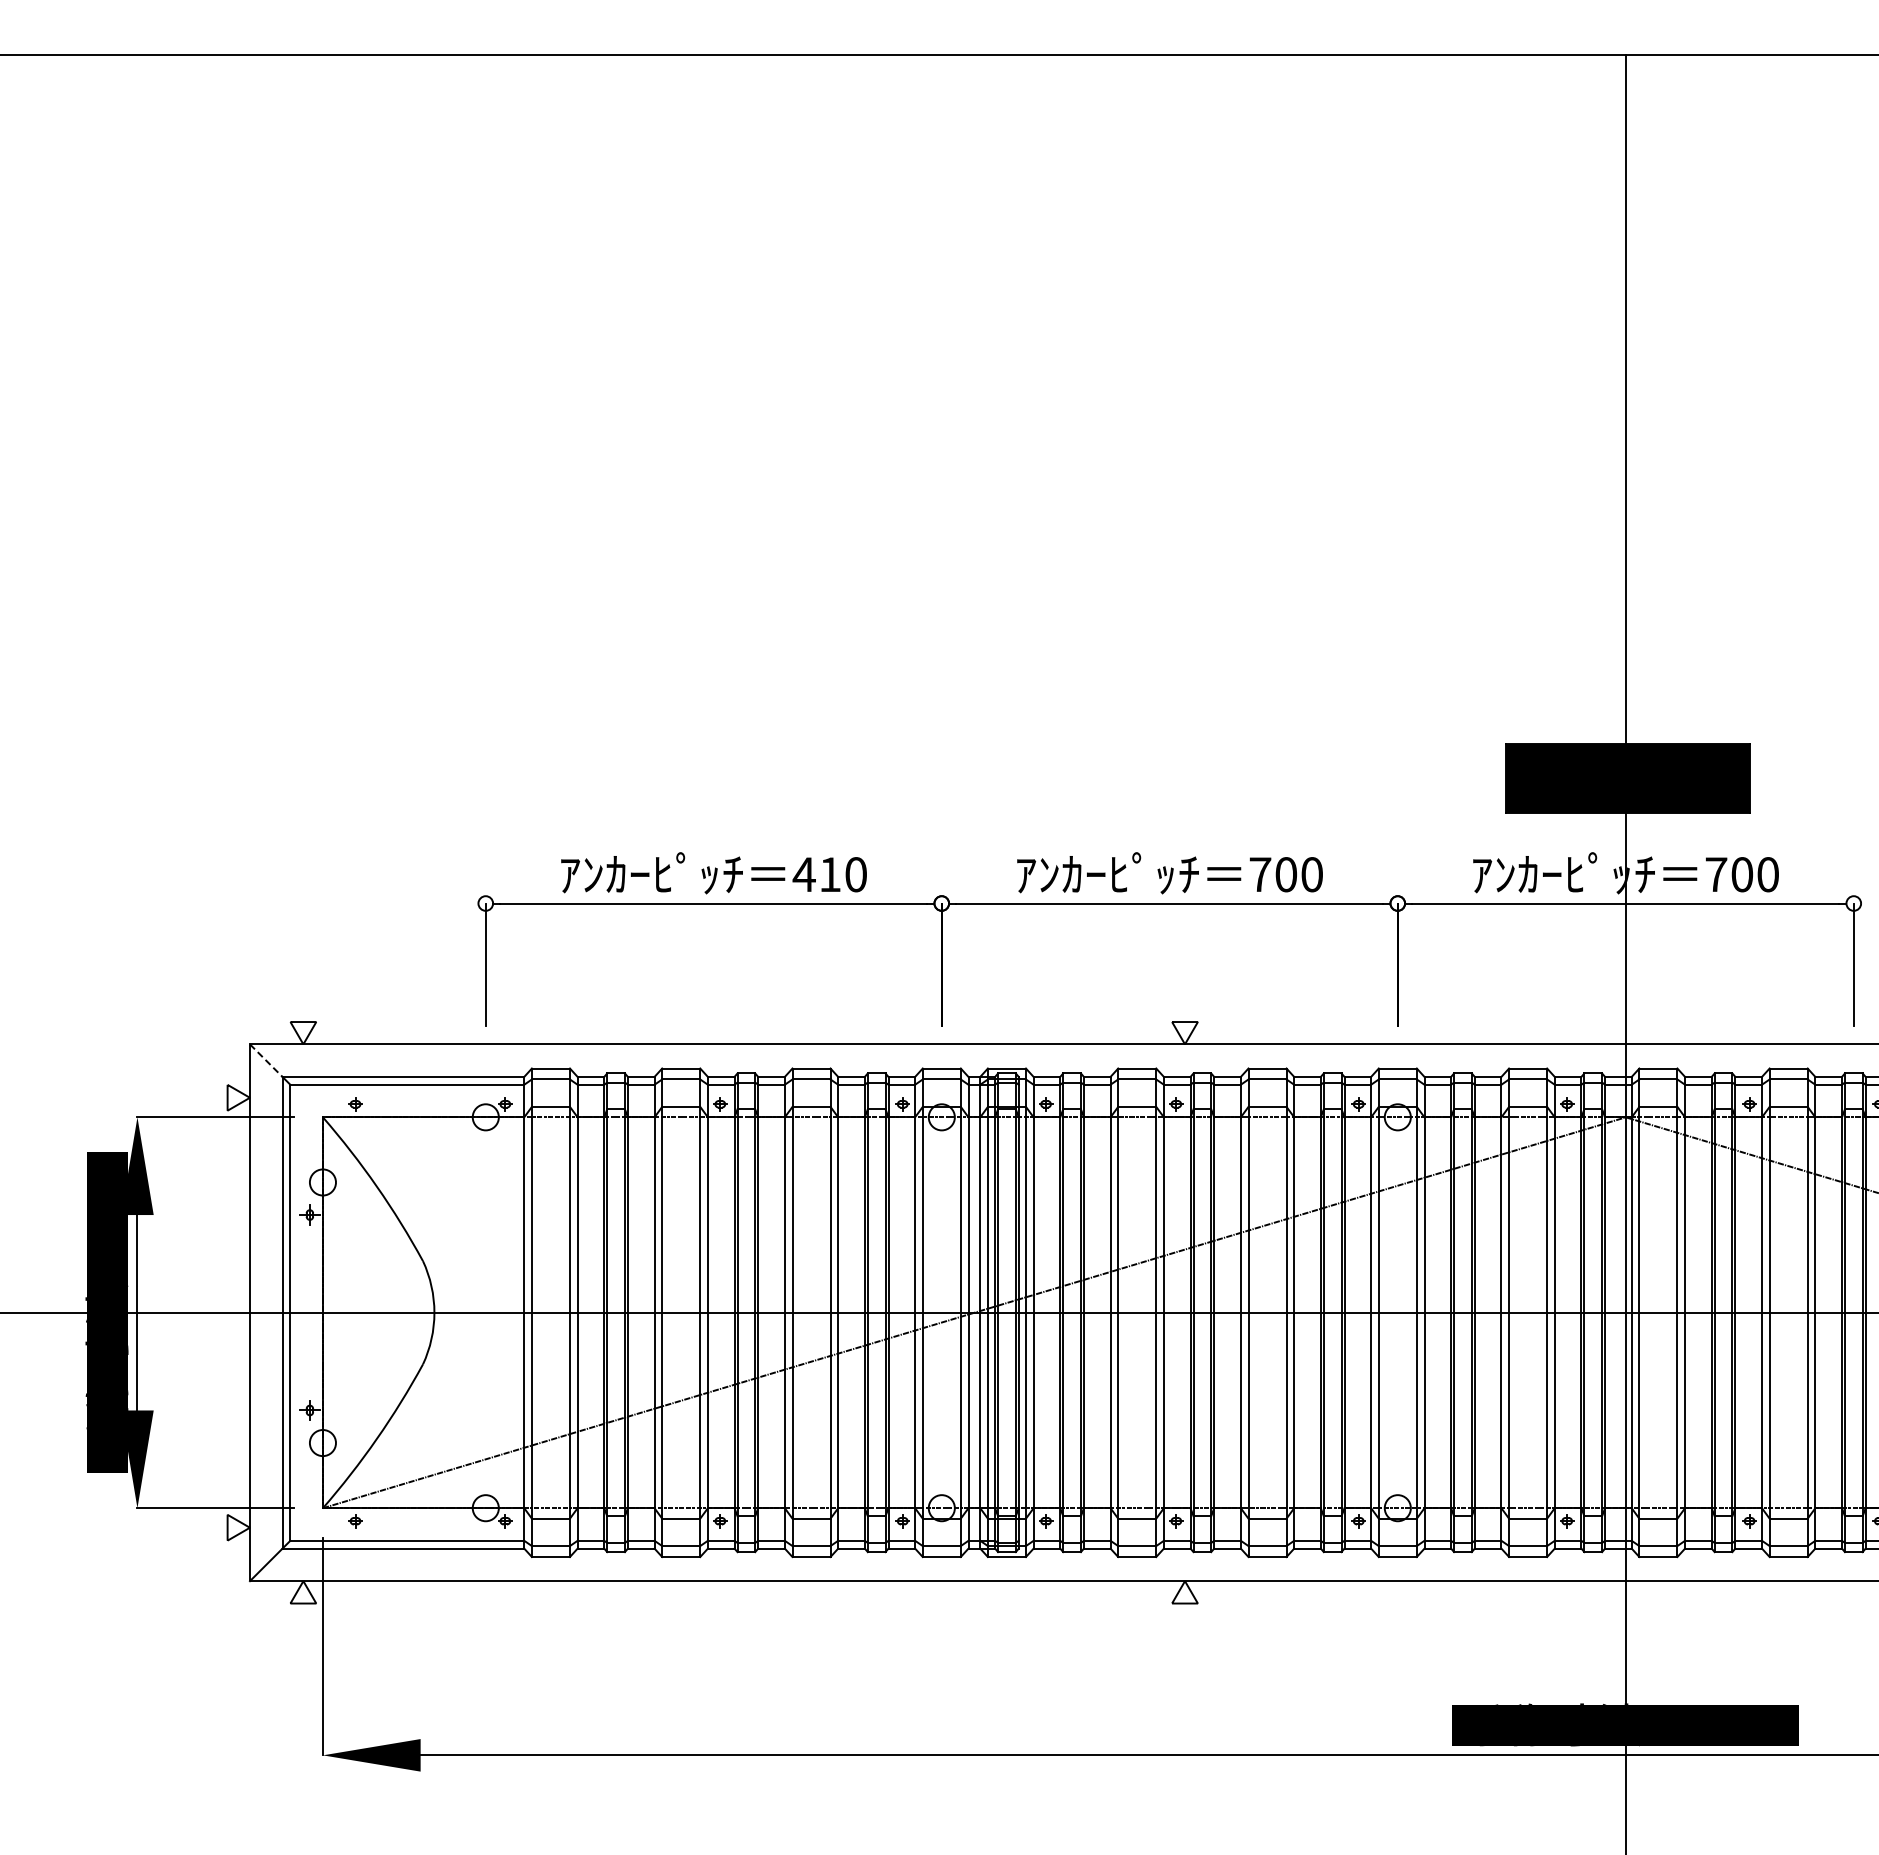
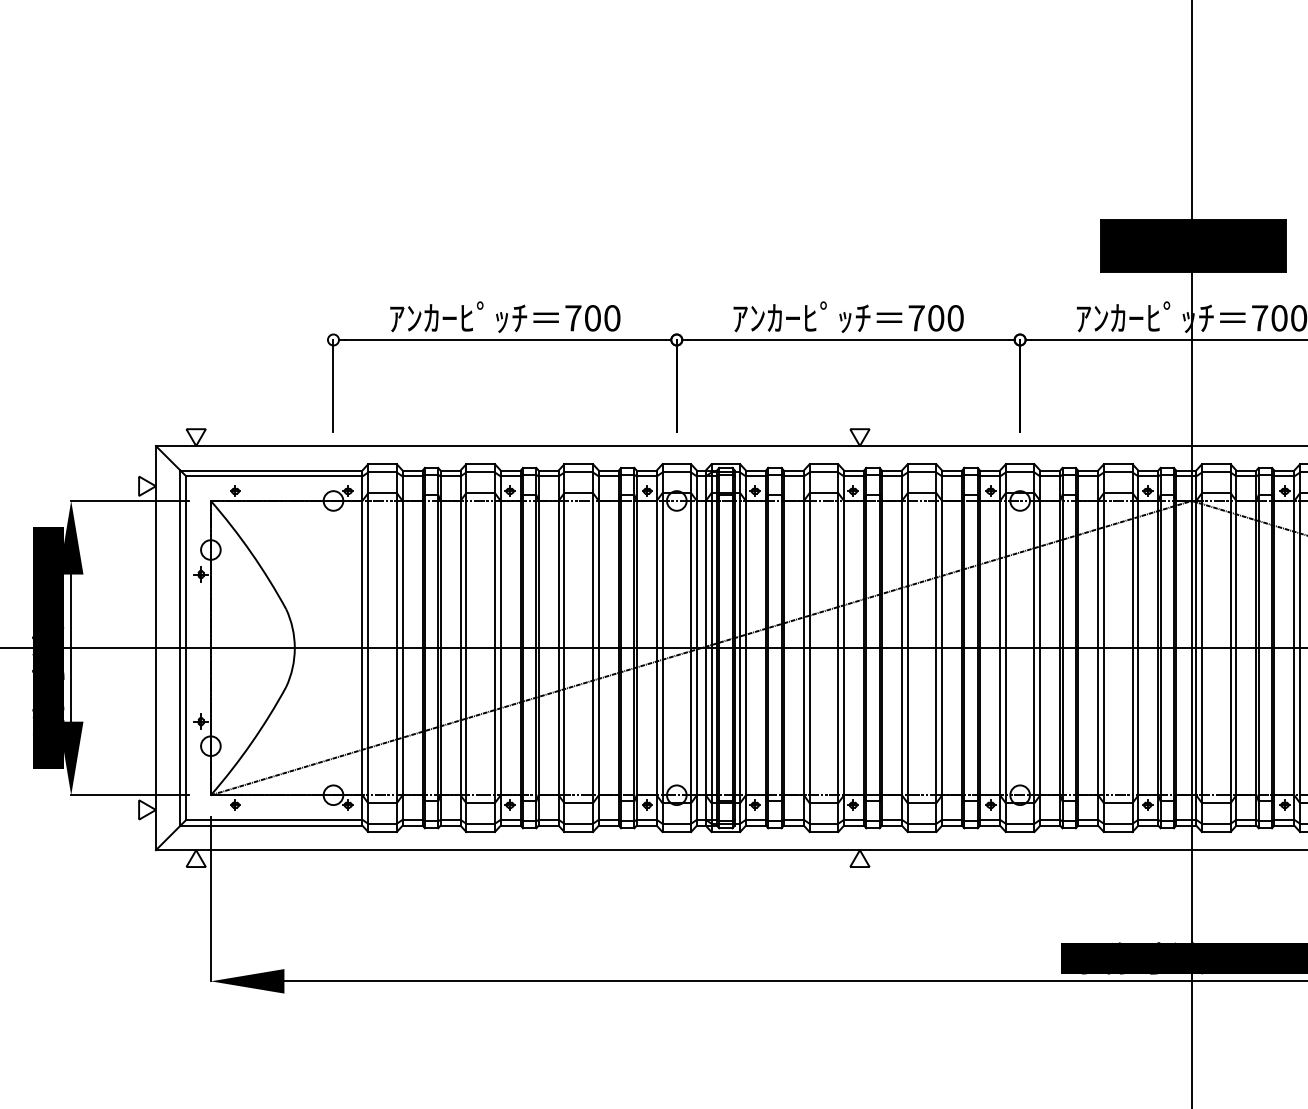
text: (816, 874) -> (582, 318), 410 -> 700
line: (266, 1061) -> (168, 458), dashed -> solid

